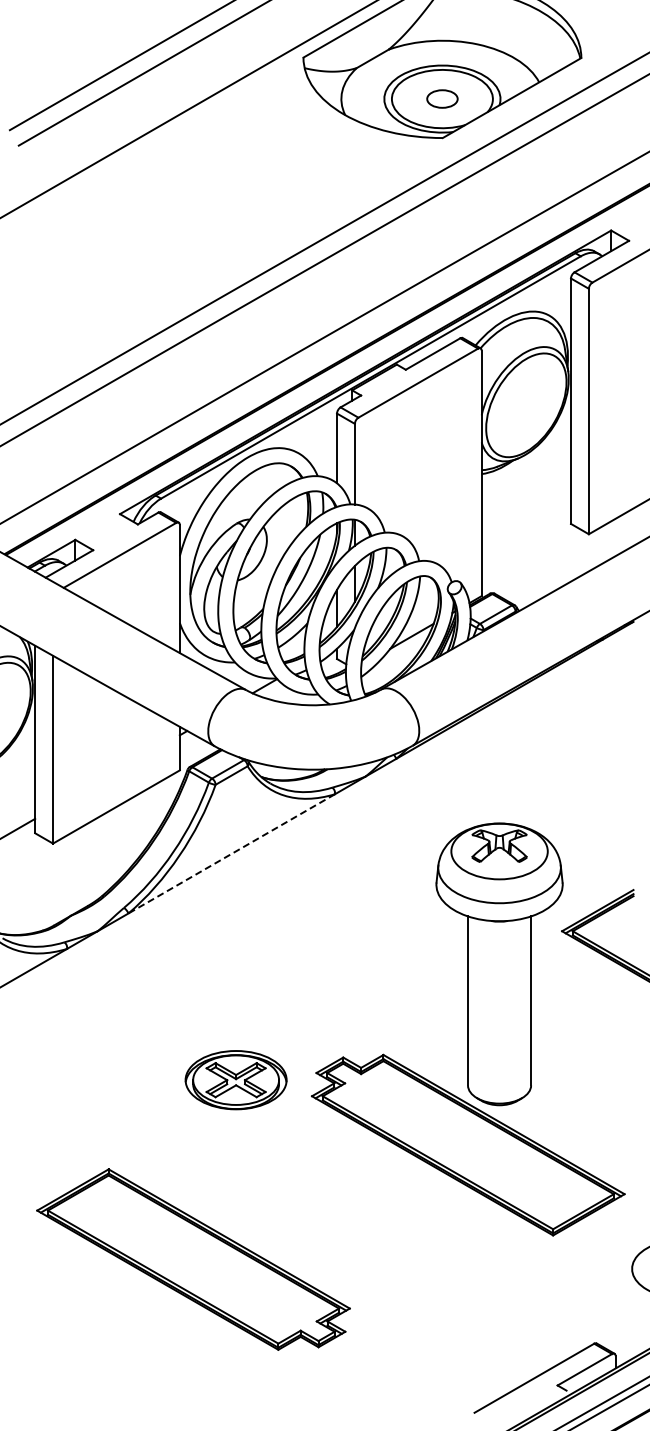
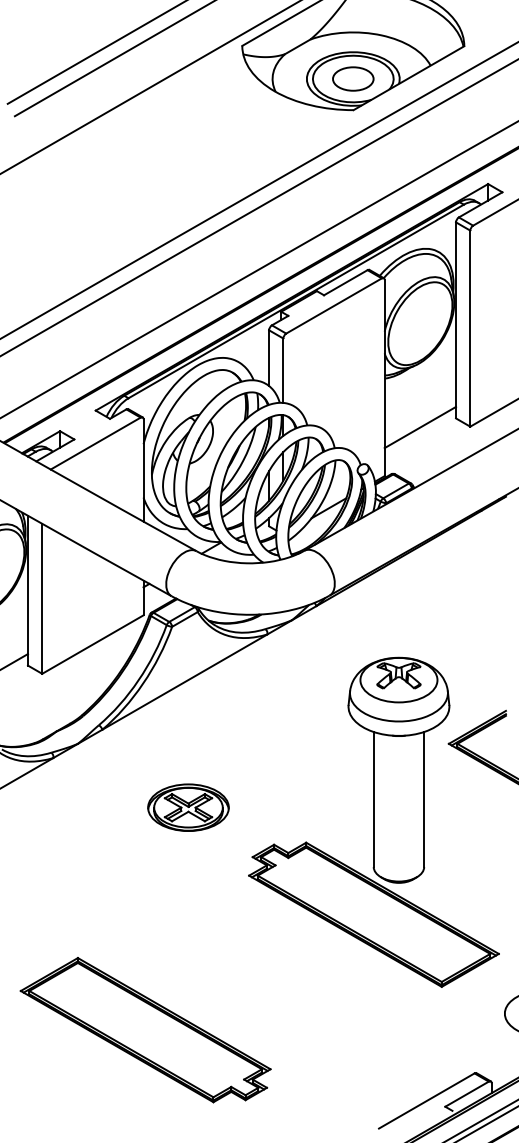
part: (442, 98) -> (353, 78), size x1.67
line: (526, 535) -> (420, 427), added
line: (231, 854) -> (184, 682), dashed -> solid
part: (235, 1080) -> (187, 807), moved
part: (193, 1259) -> (145, 1030), moved

